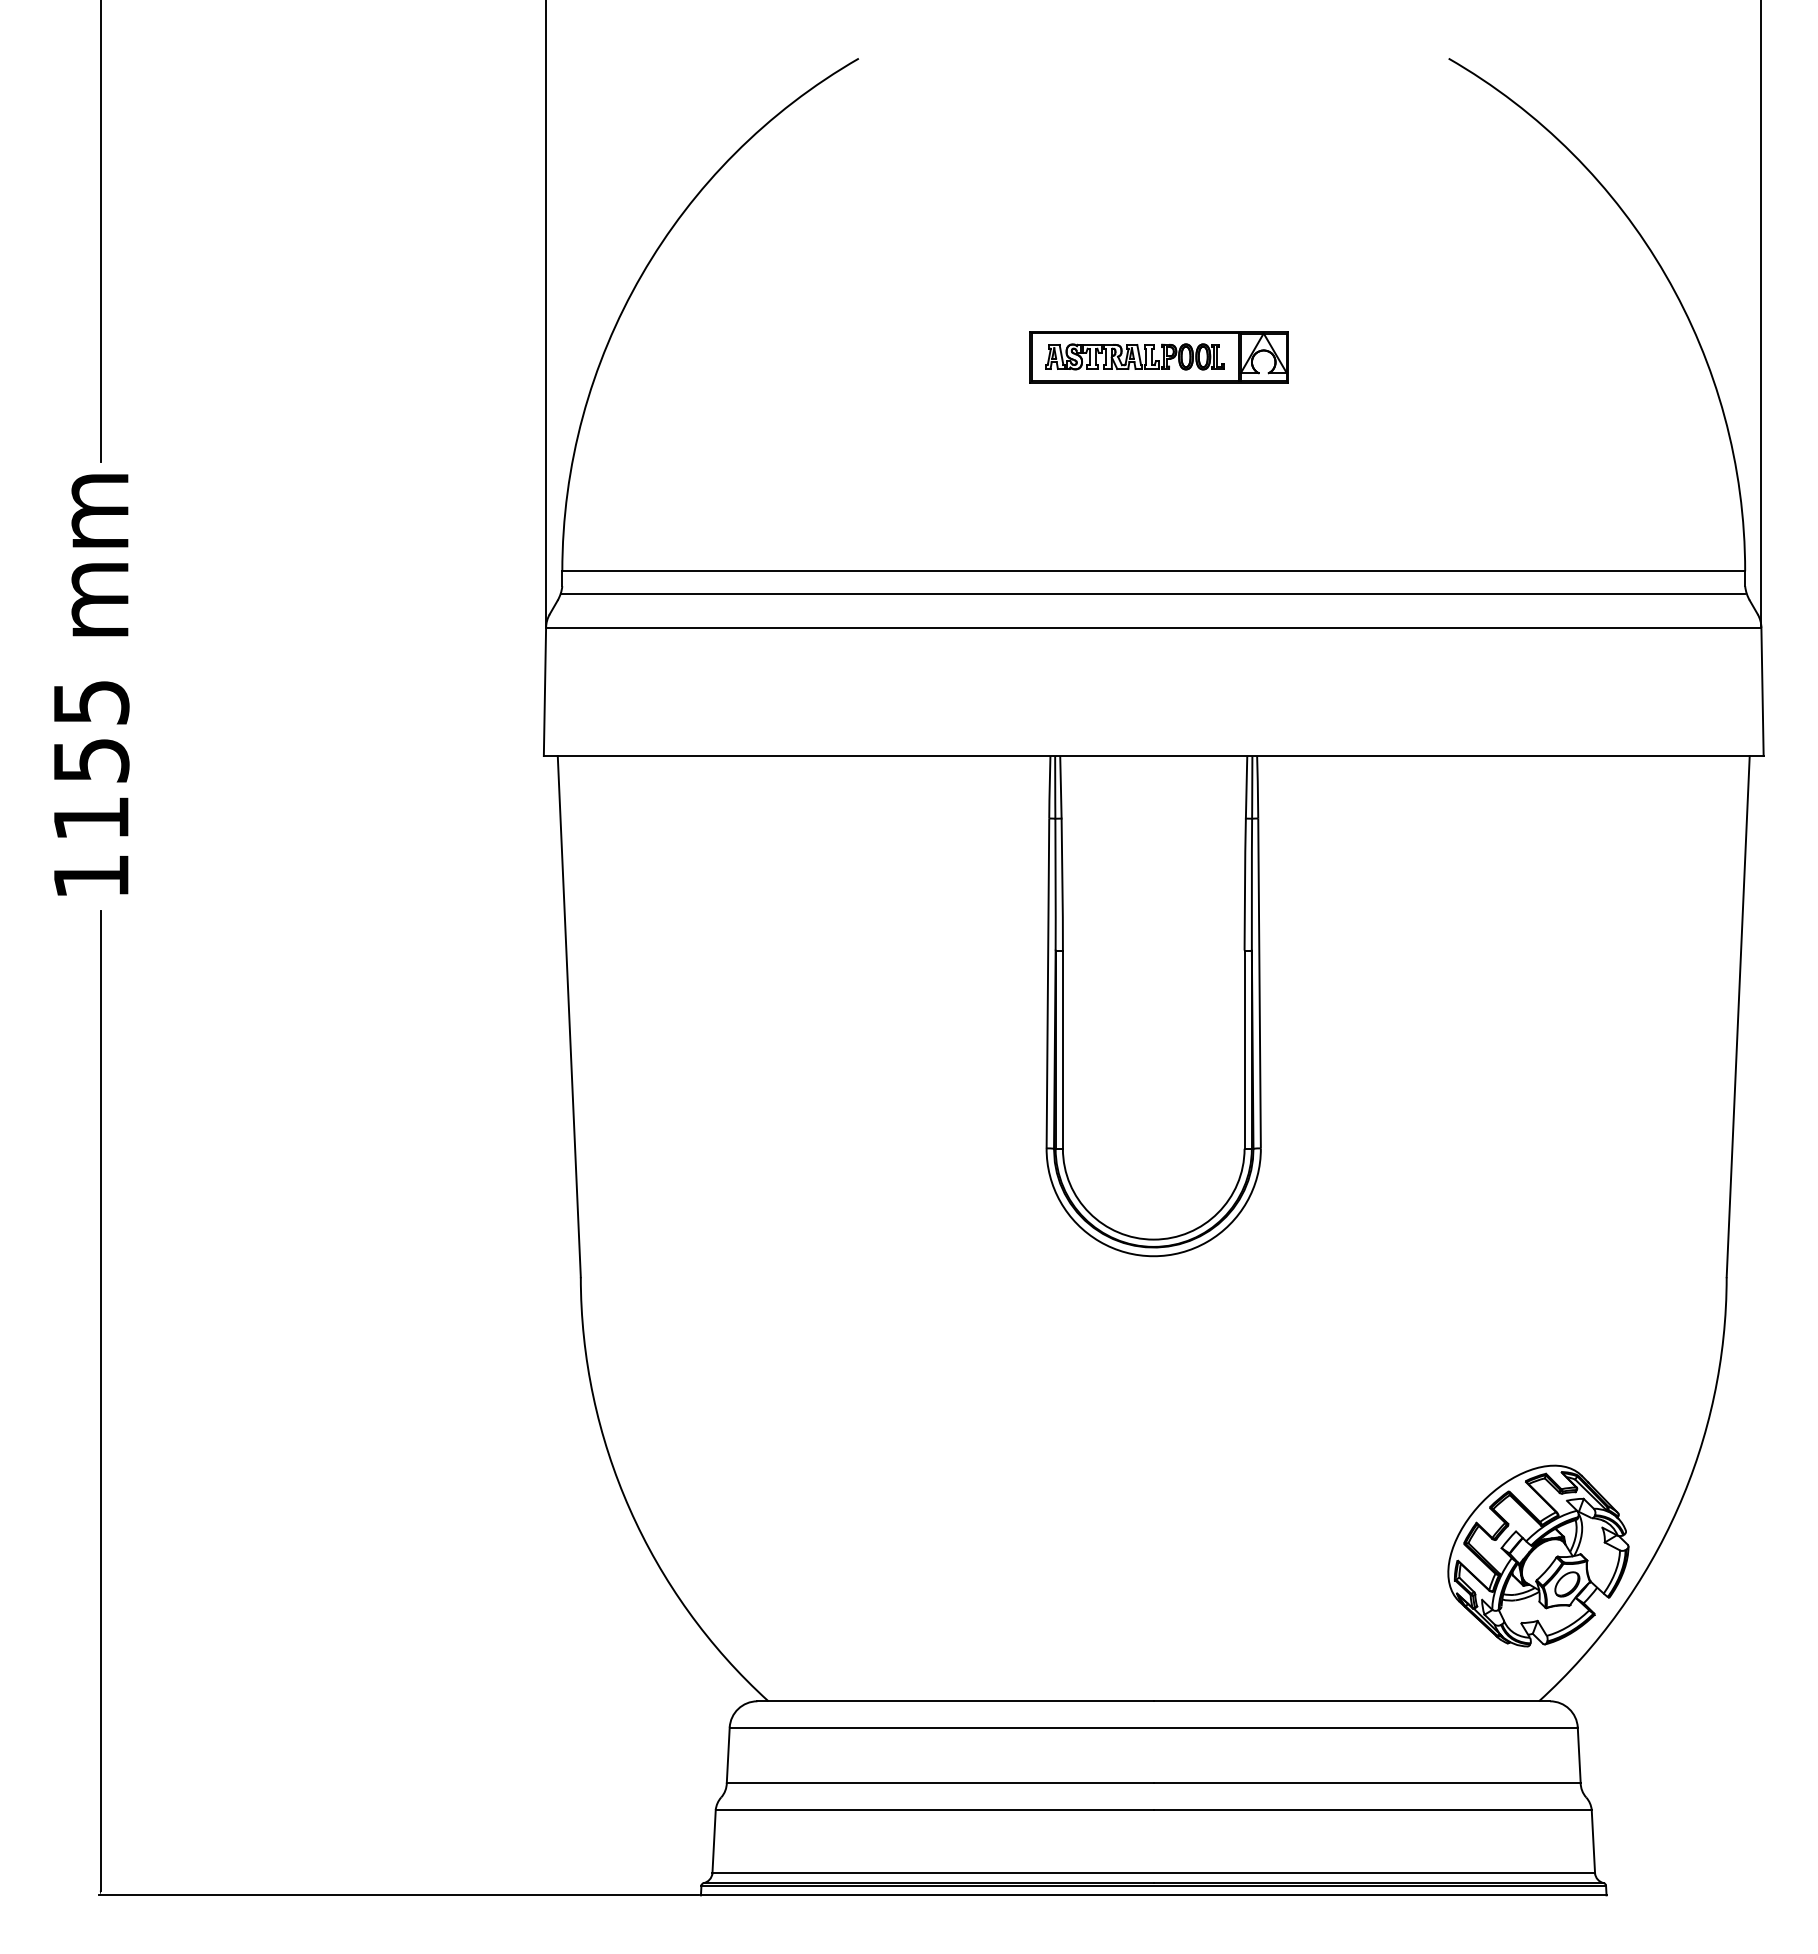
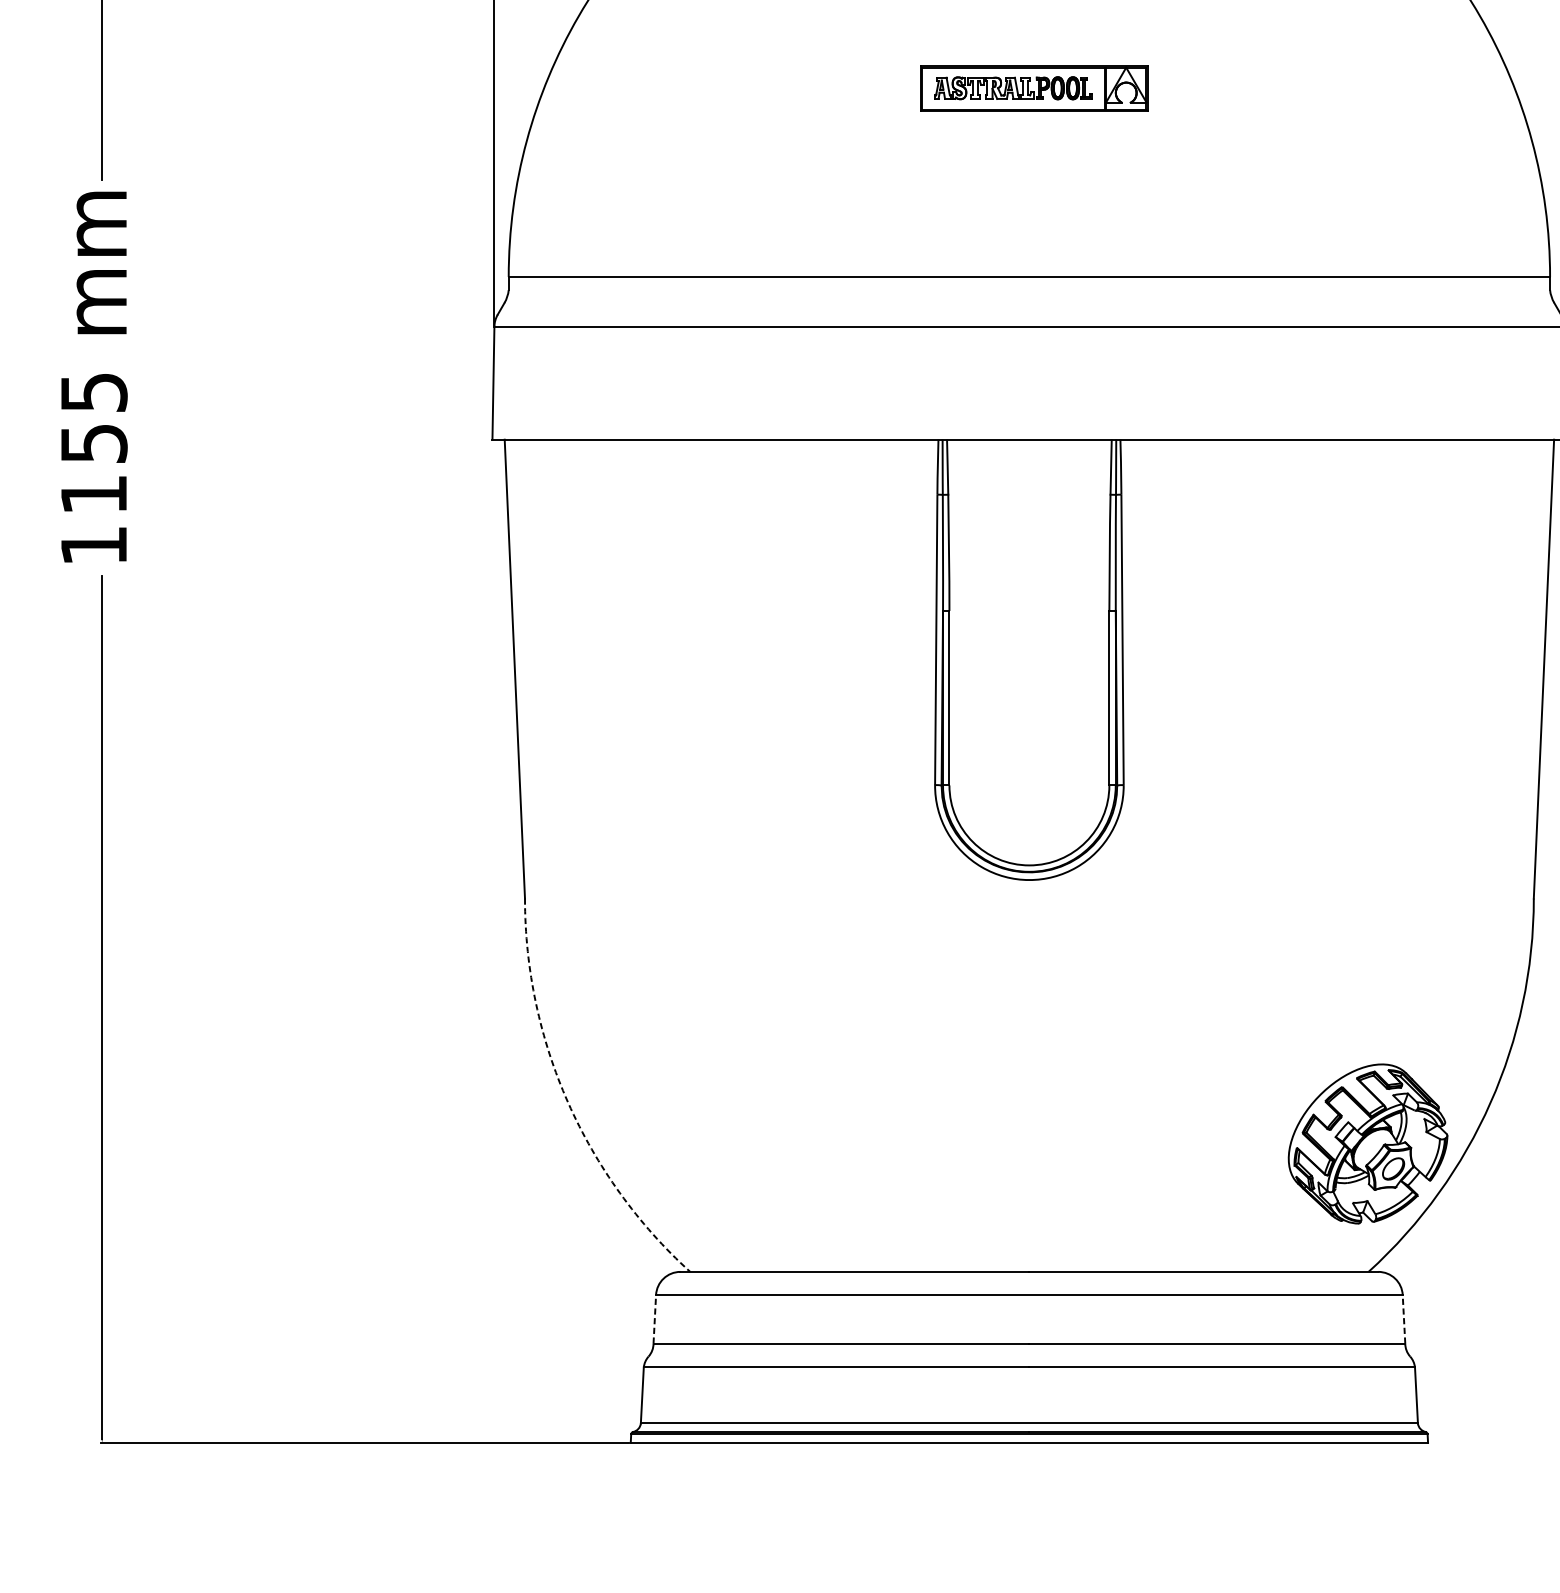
line: (1152, 593) -> (1028, 296), removed
arc: (629, 1509) -> (567, 1103), solid -> dashed
line: (728, 1755) -> (655, 1319), solid -> dashed
line: (1579, 1755) -> (1404, 1319), solid -> dashed

